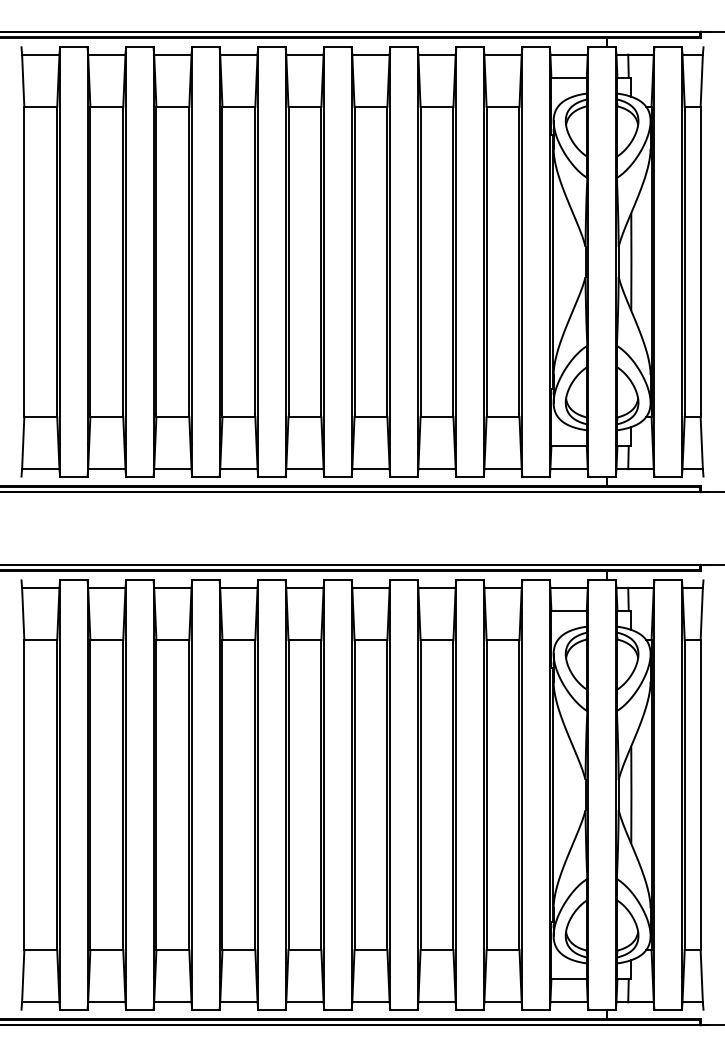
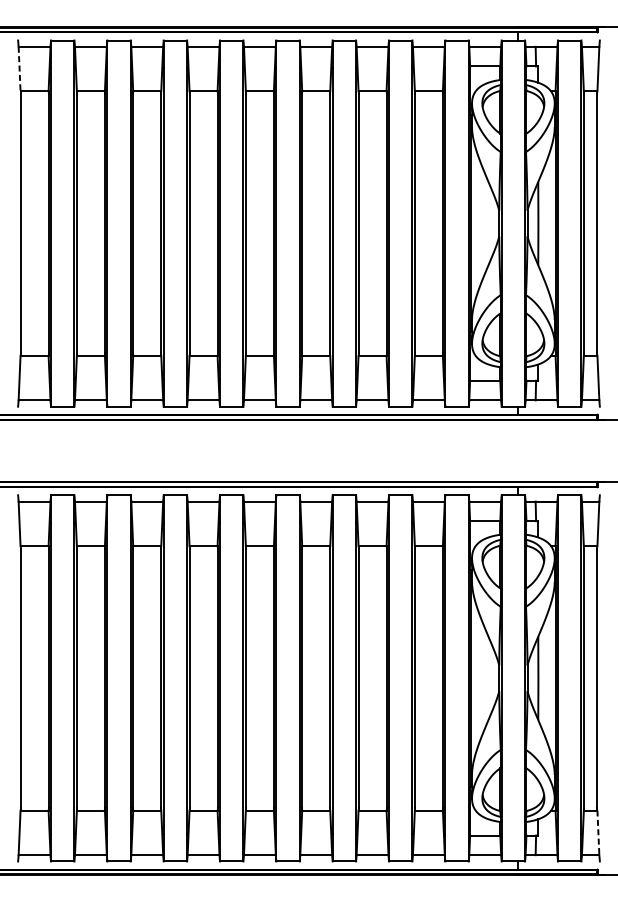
line: (23, 81) -> (19, 69), solid -> dashed
line: (701, 976) -> (598, 833), solid -> dashed

